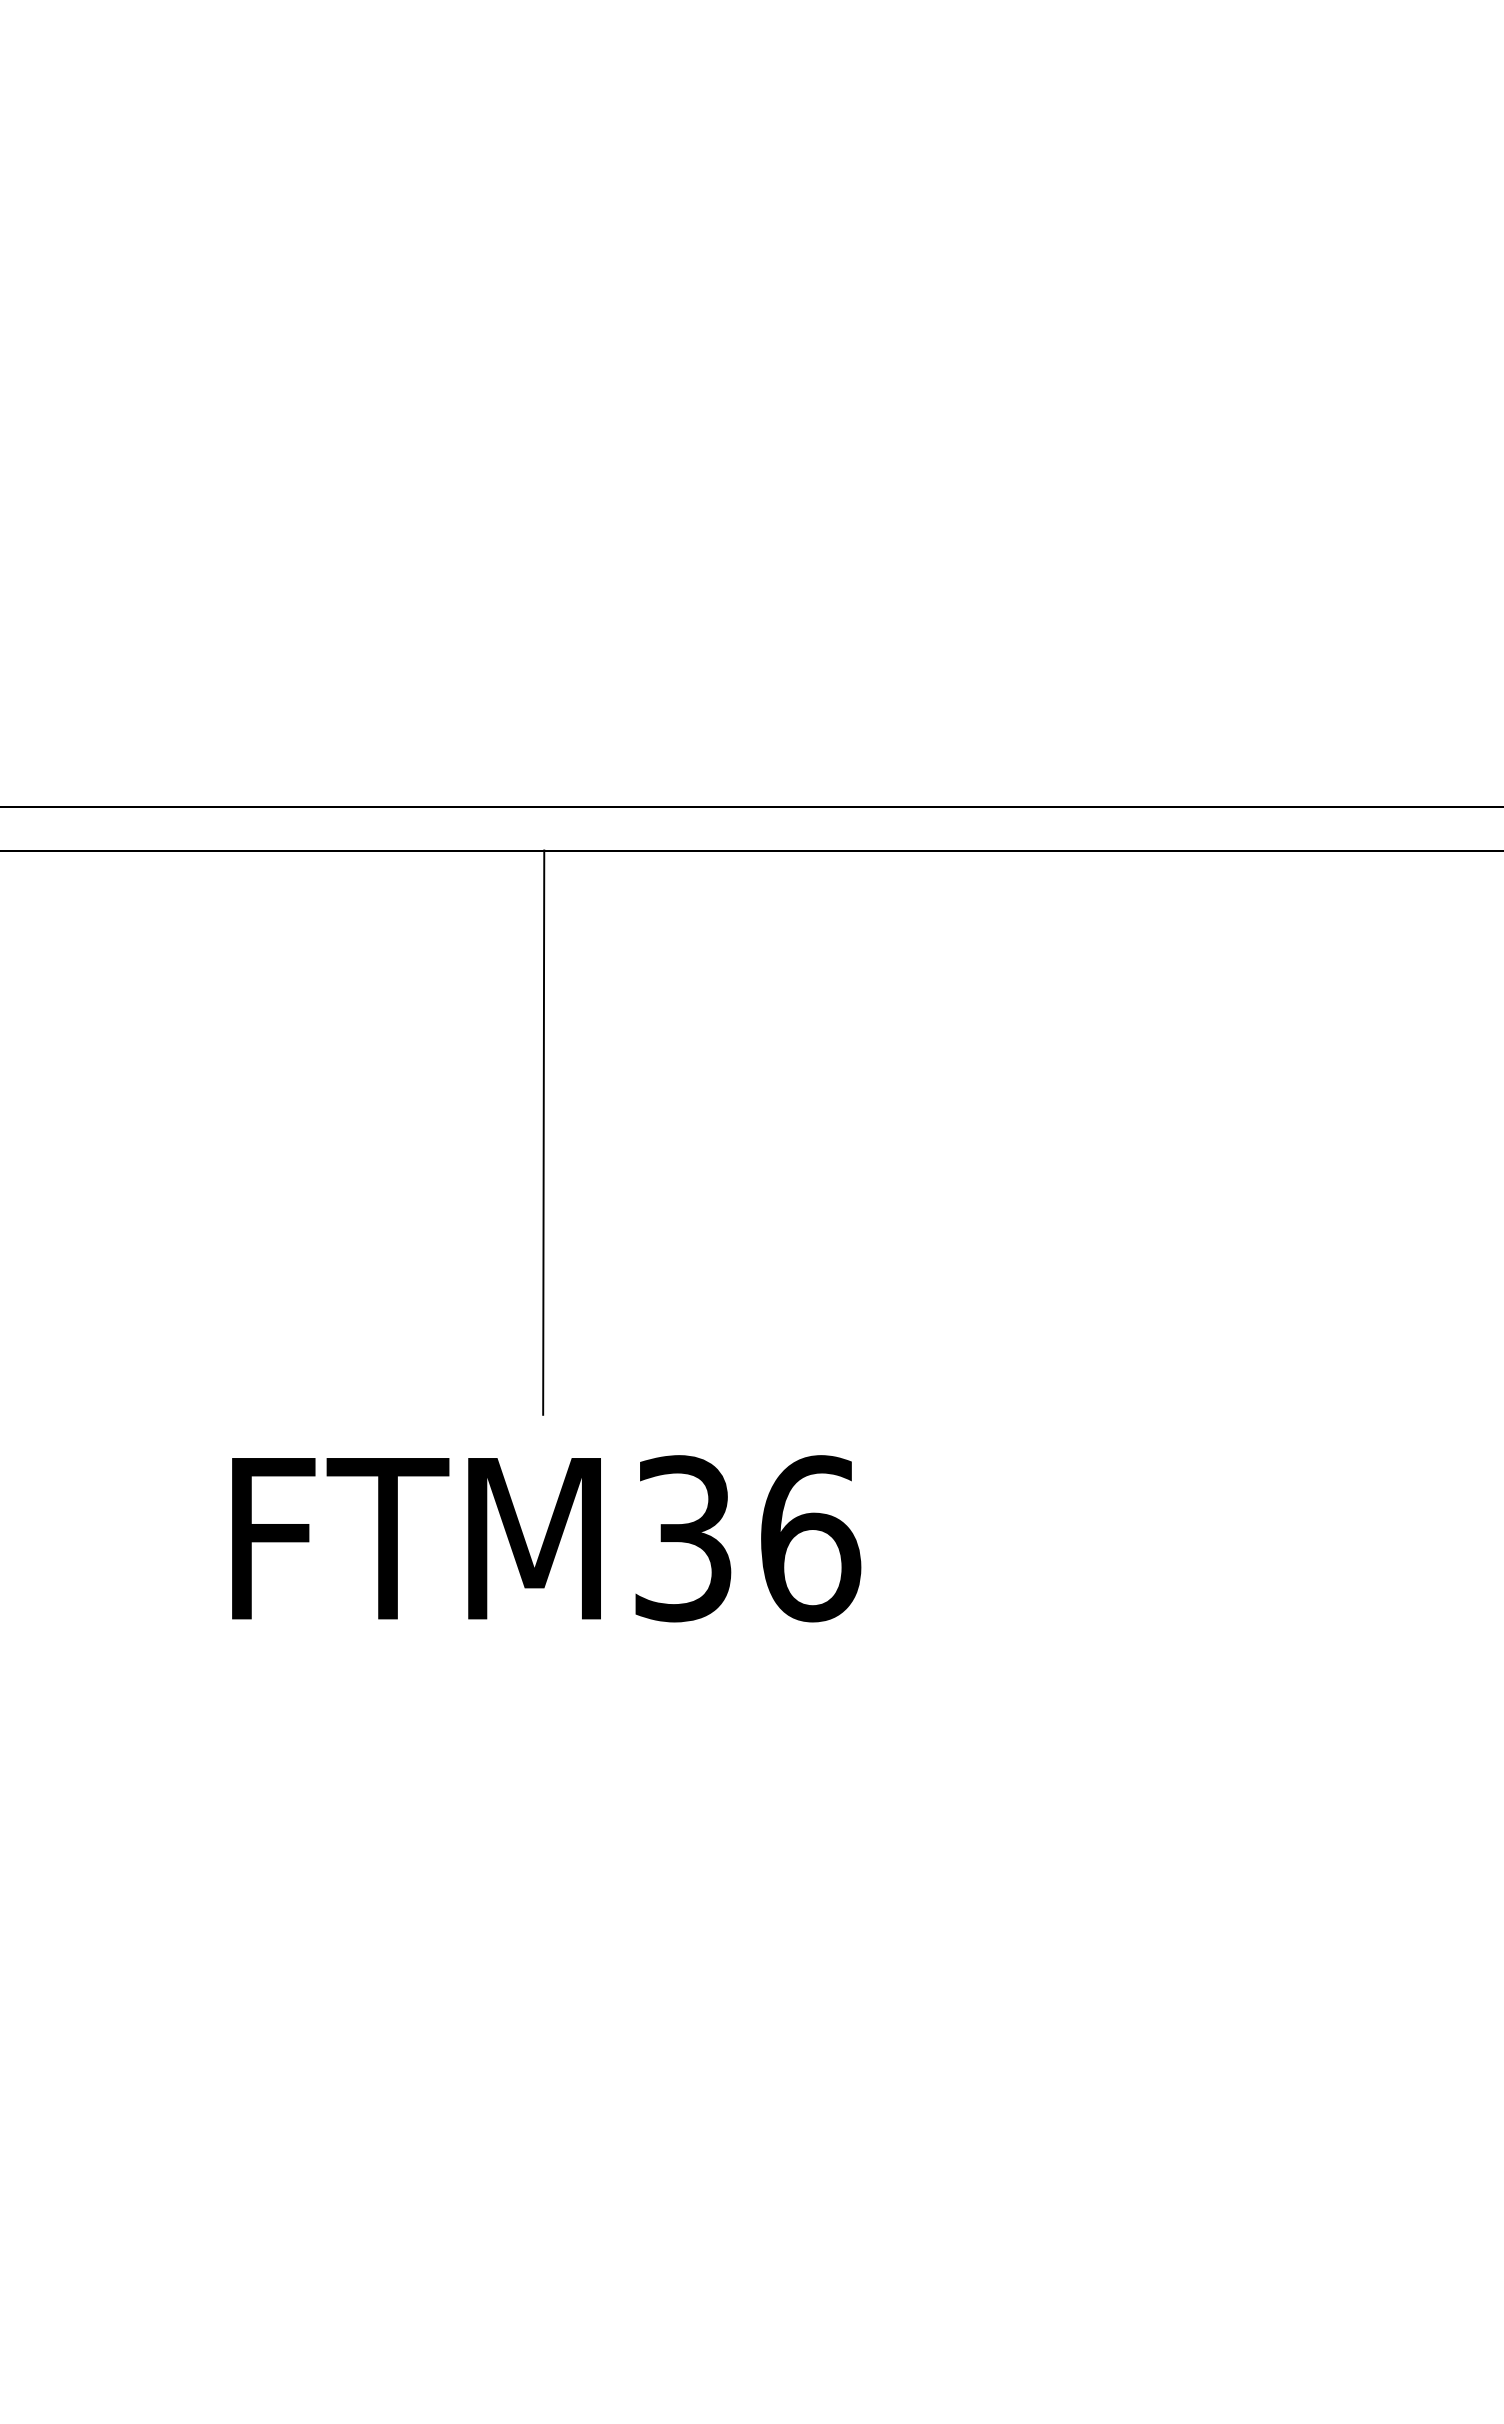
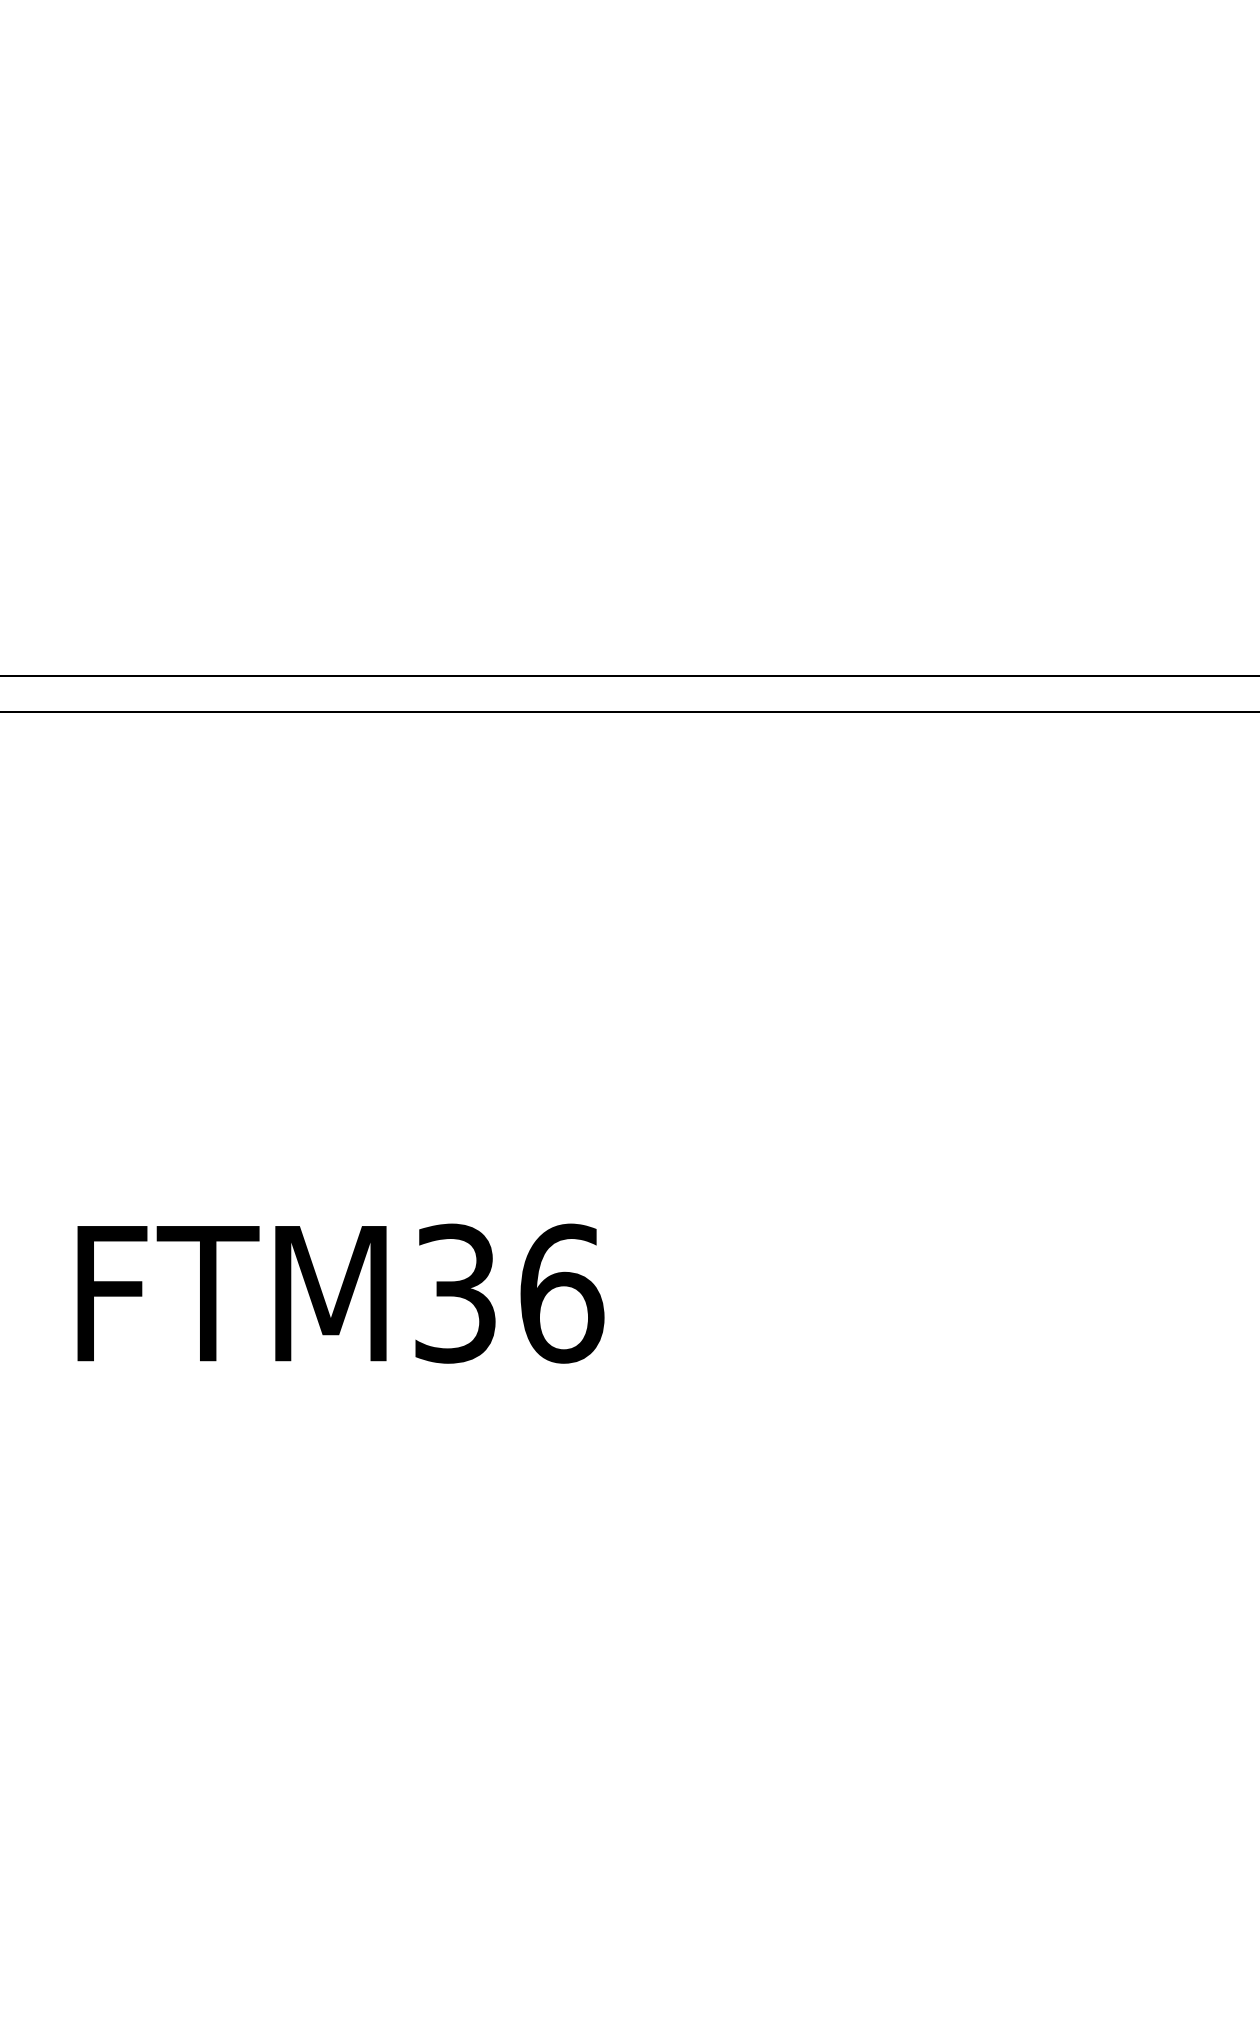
line: (543, 1132) -> (455, 948), removed
text: (546, 1538) -> (340, 1293), moved

